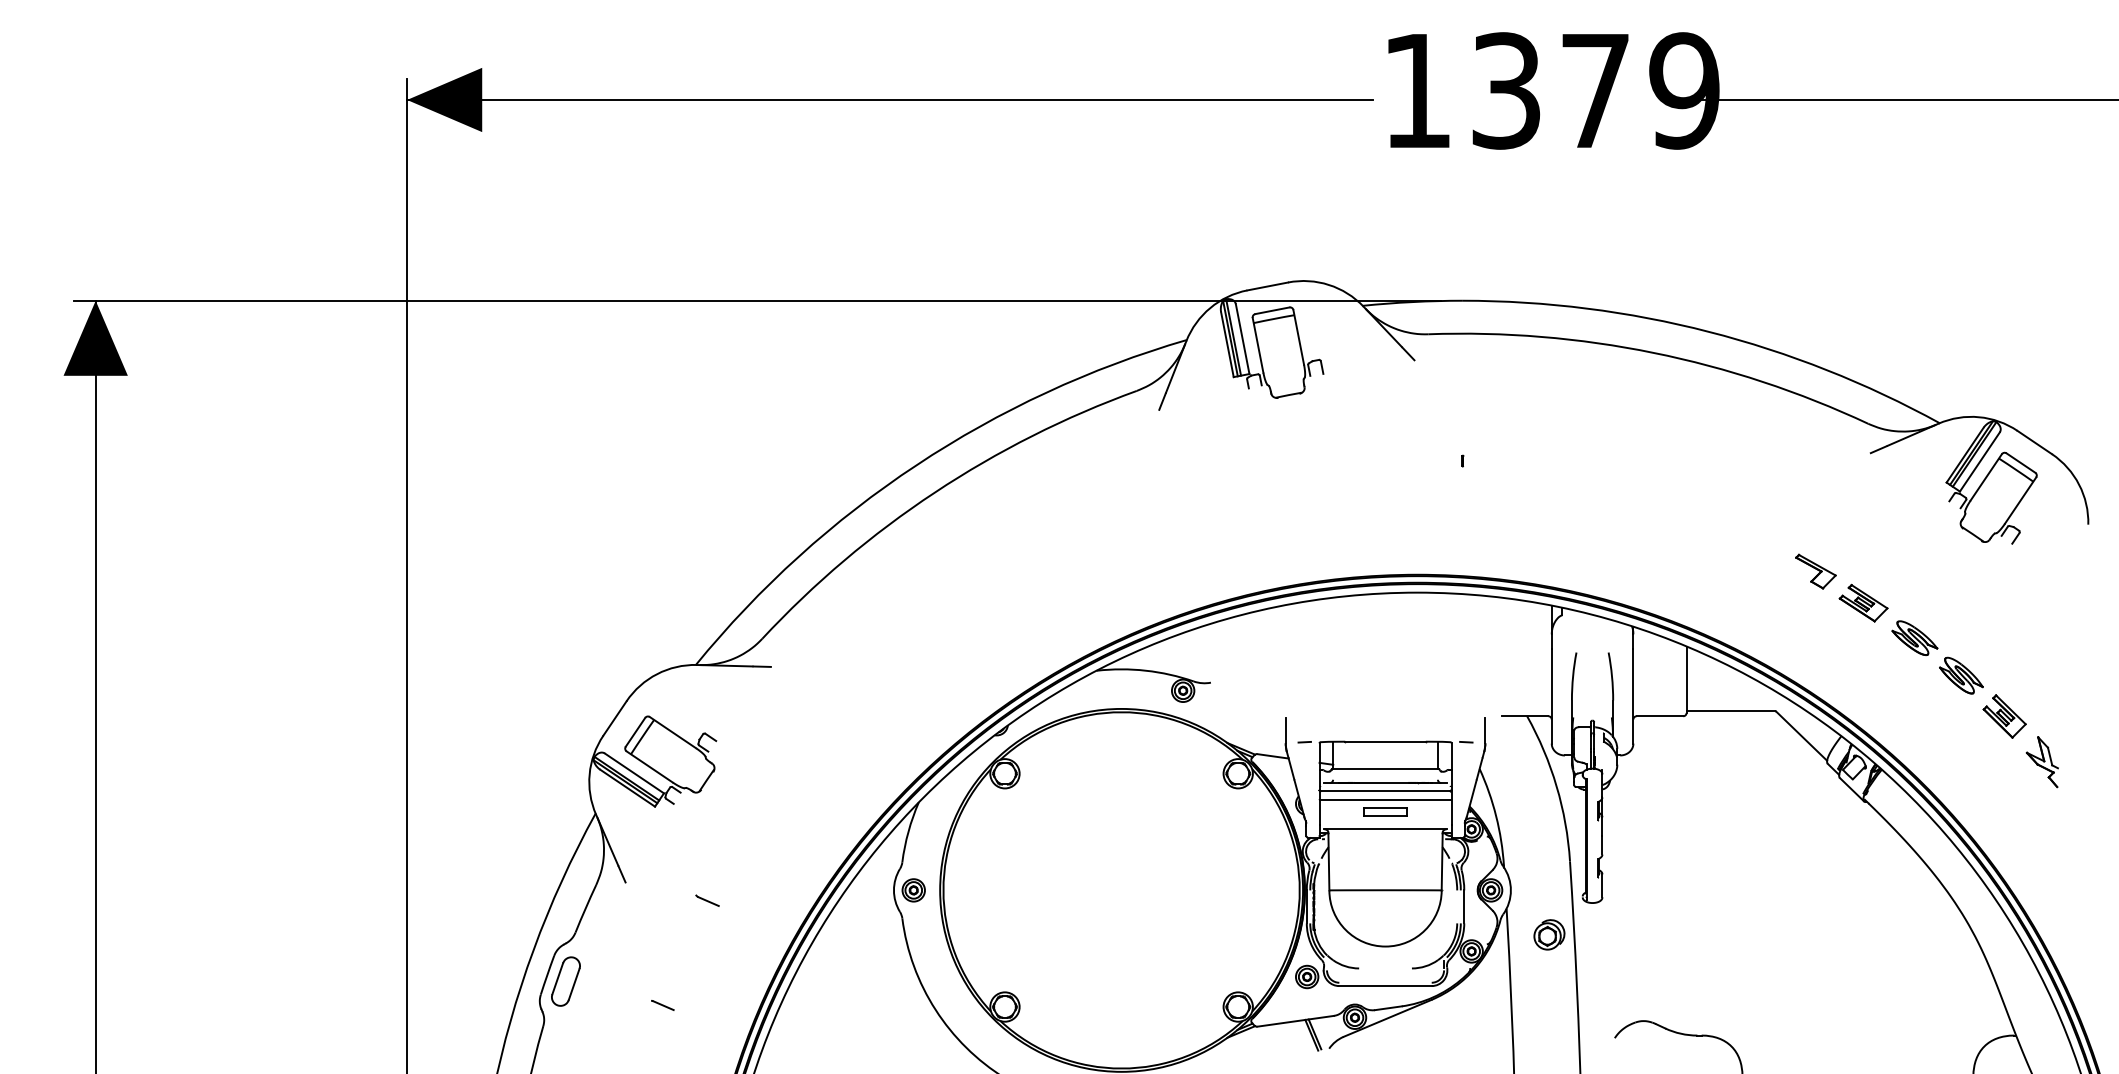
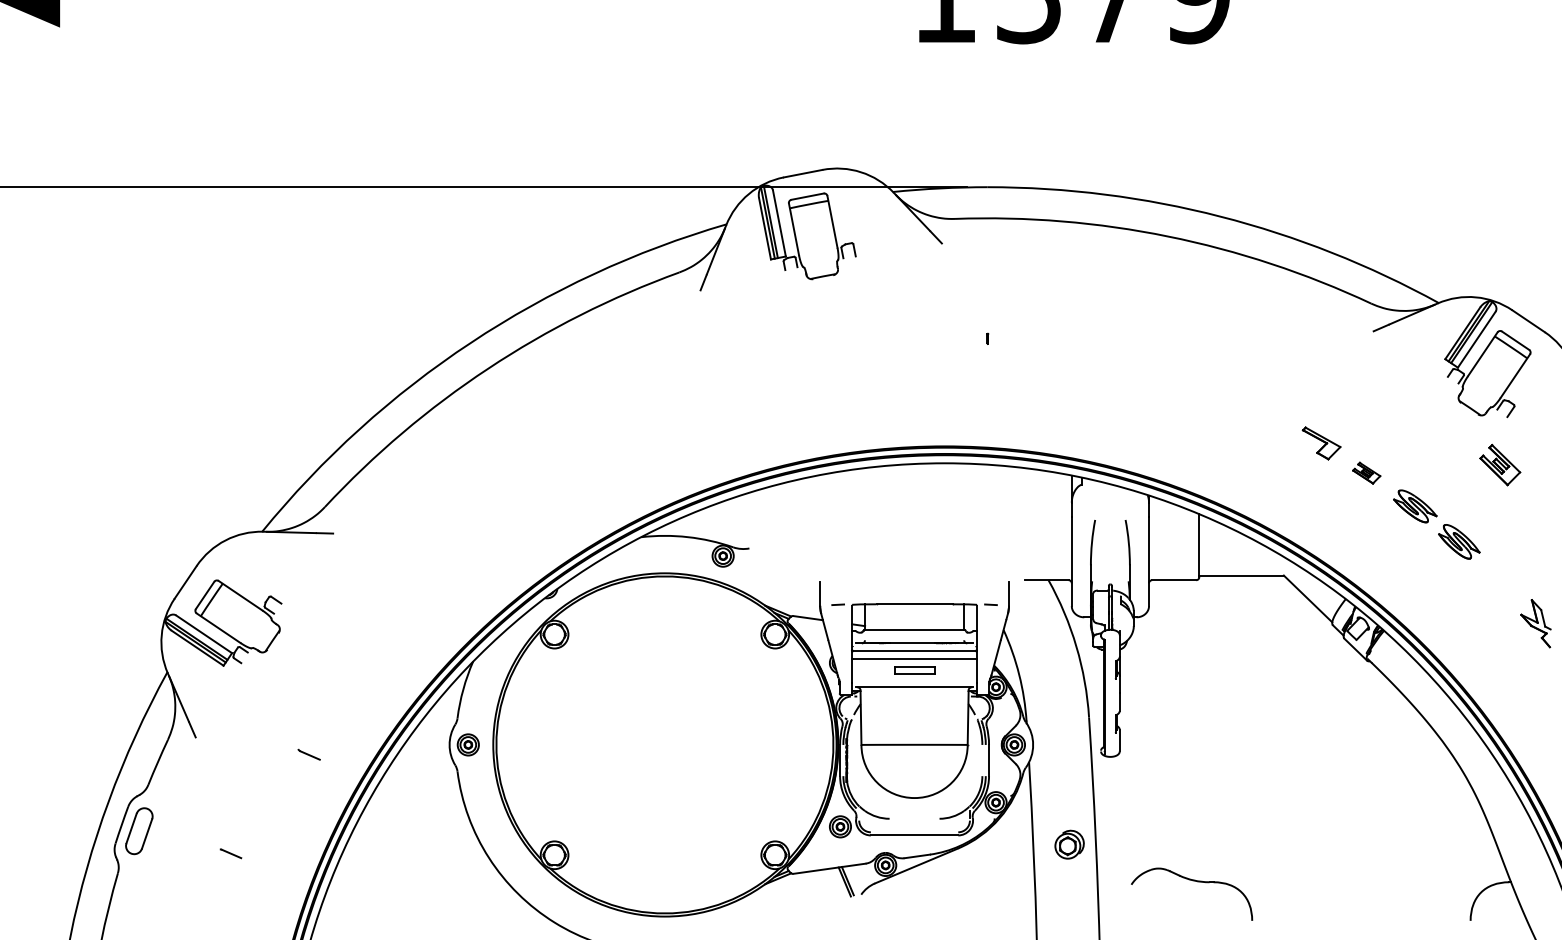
part: (1863, 602) -> (1366, 472), size x0.6
part: (2004, 716) -> (1500, 465), moved
line: (707, 900) -> (309, 754), moved
part: (1549, 934) -> (1069, 844), moved

